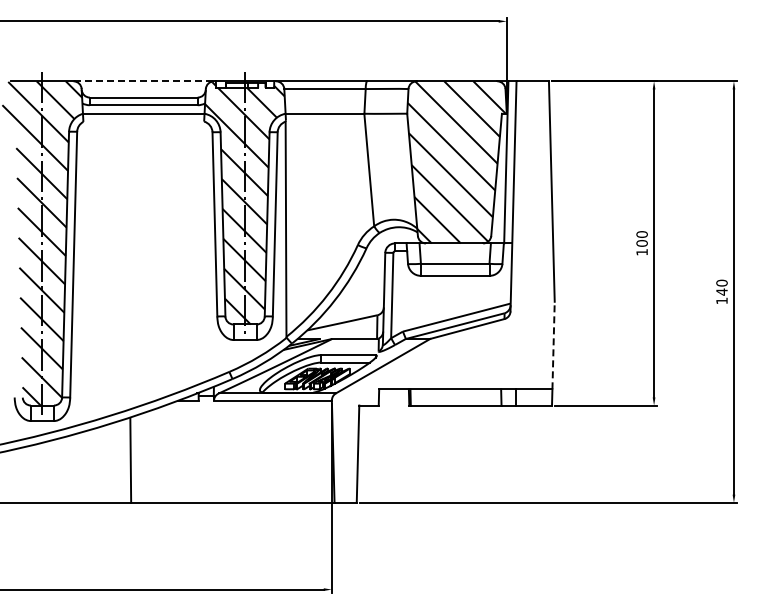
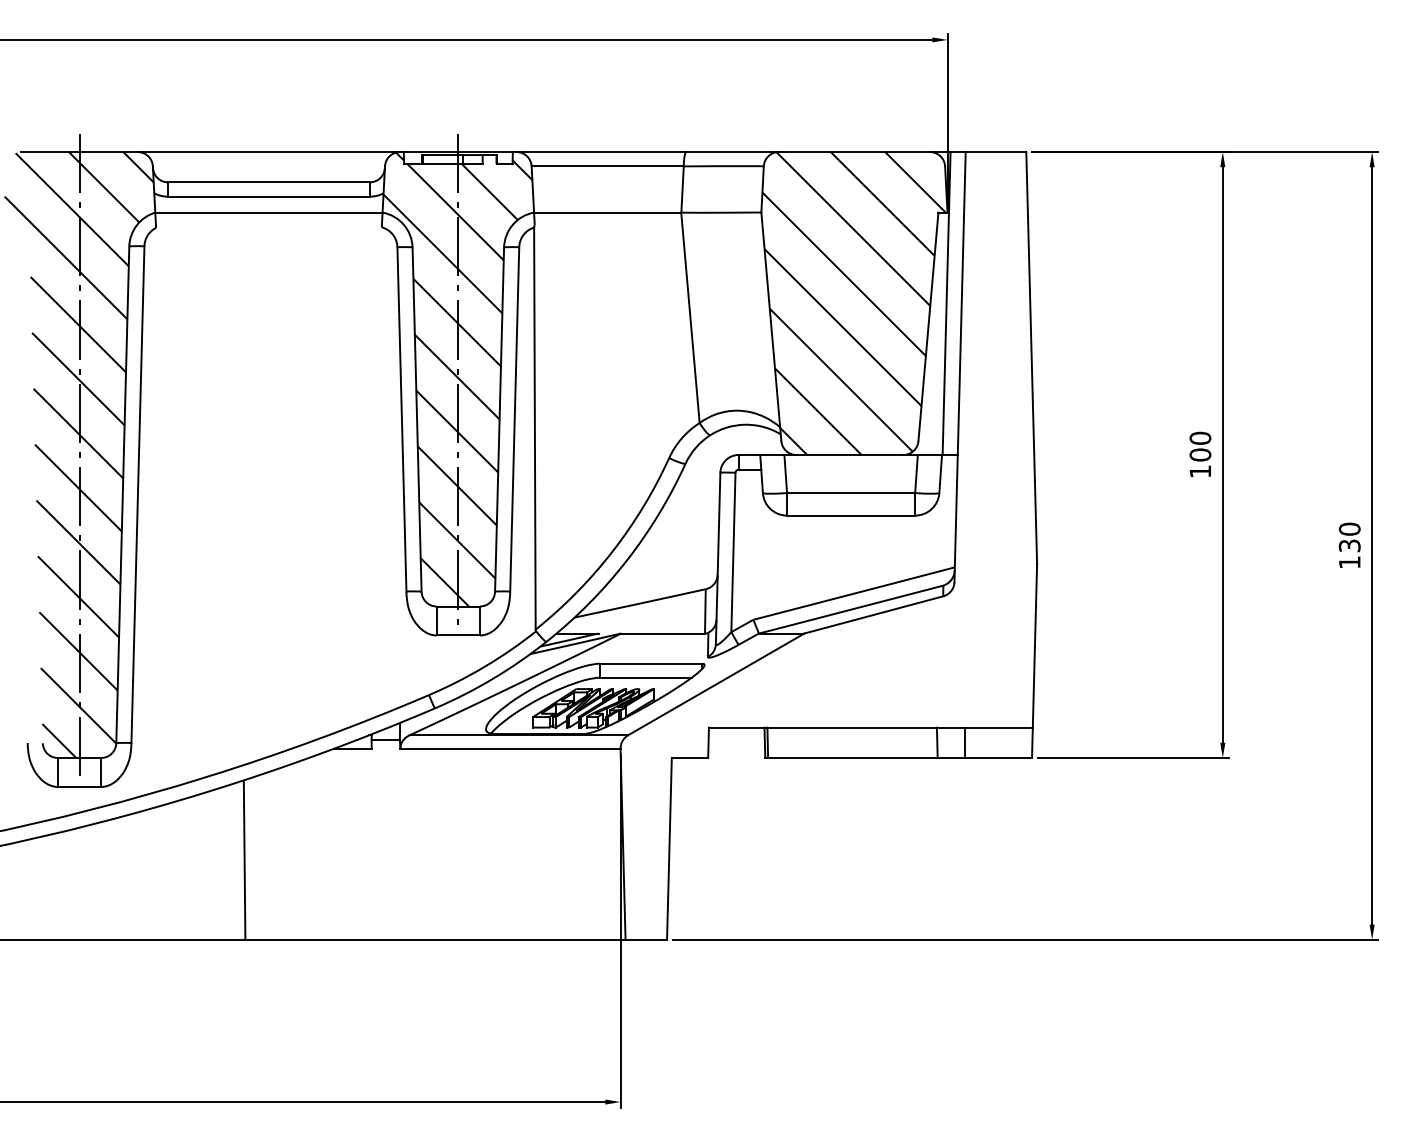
line: (144, 81) -> (270, 152), dashed -> solid
text: (721, 291) -> (1348, 544), 140 -> 130
line: (553, 345) -> (1034, 645), dashed -> solid

